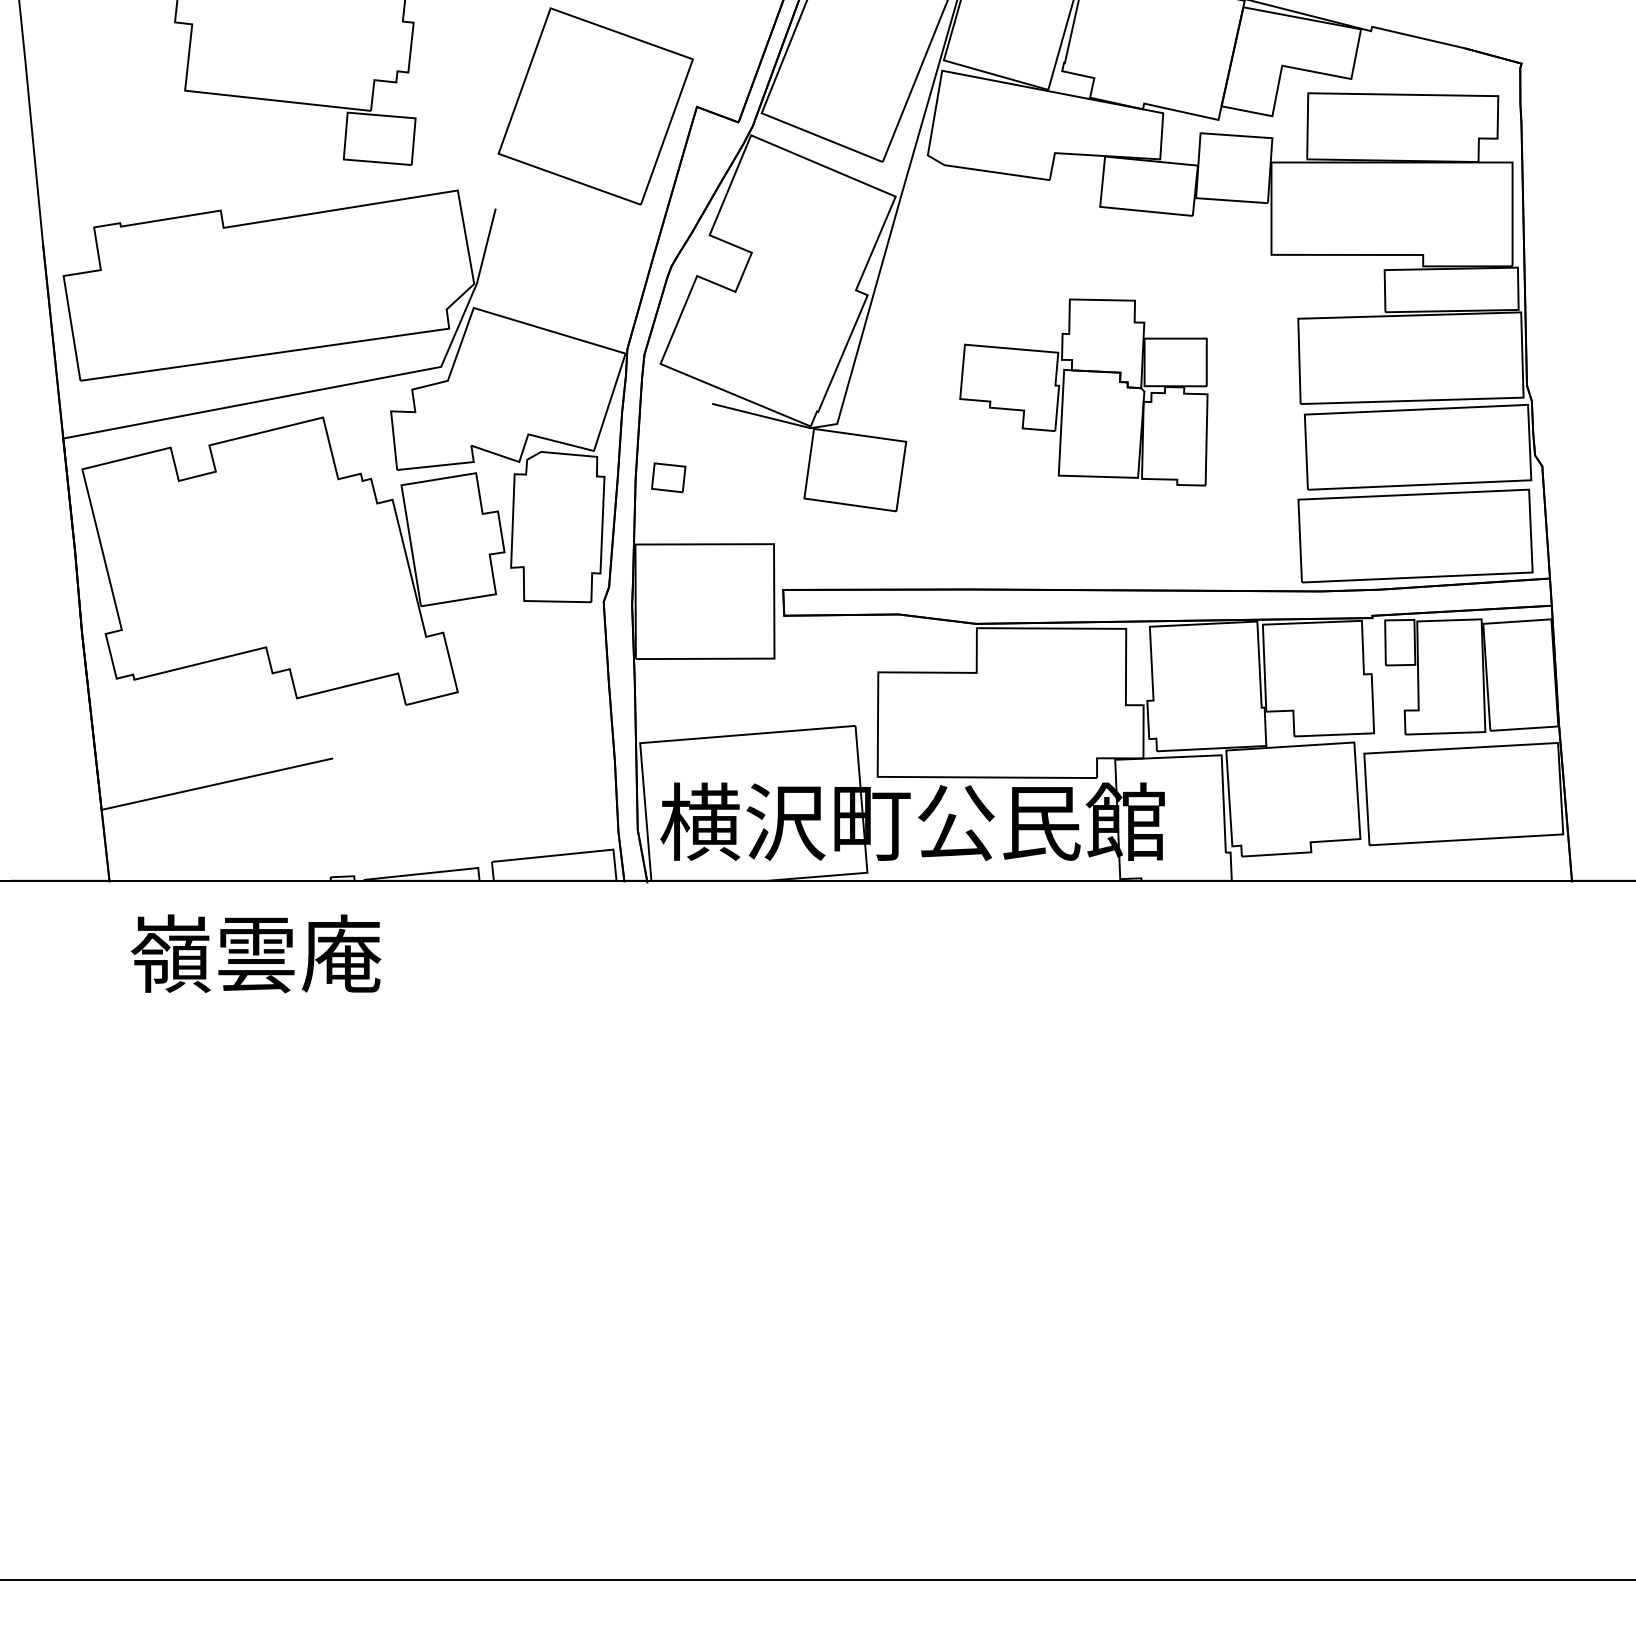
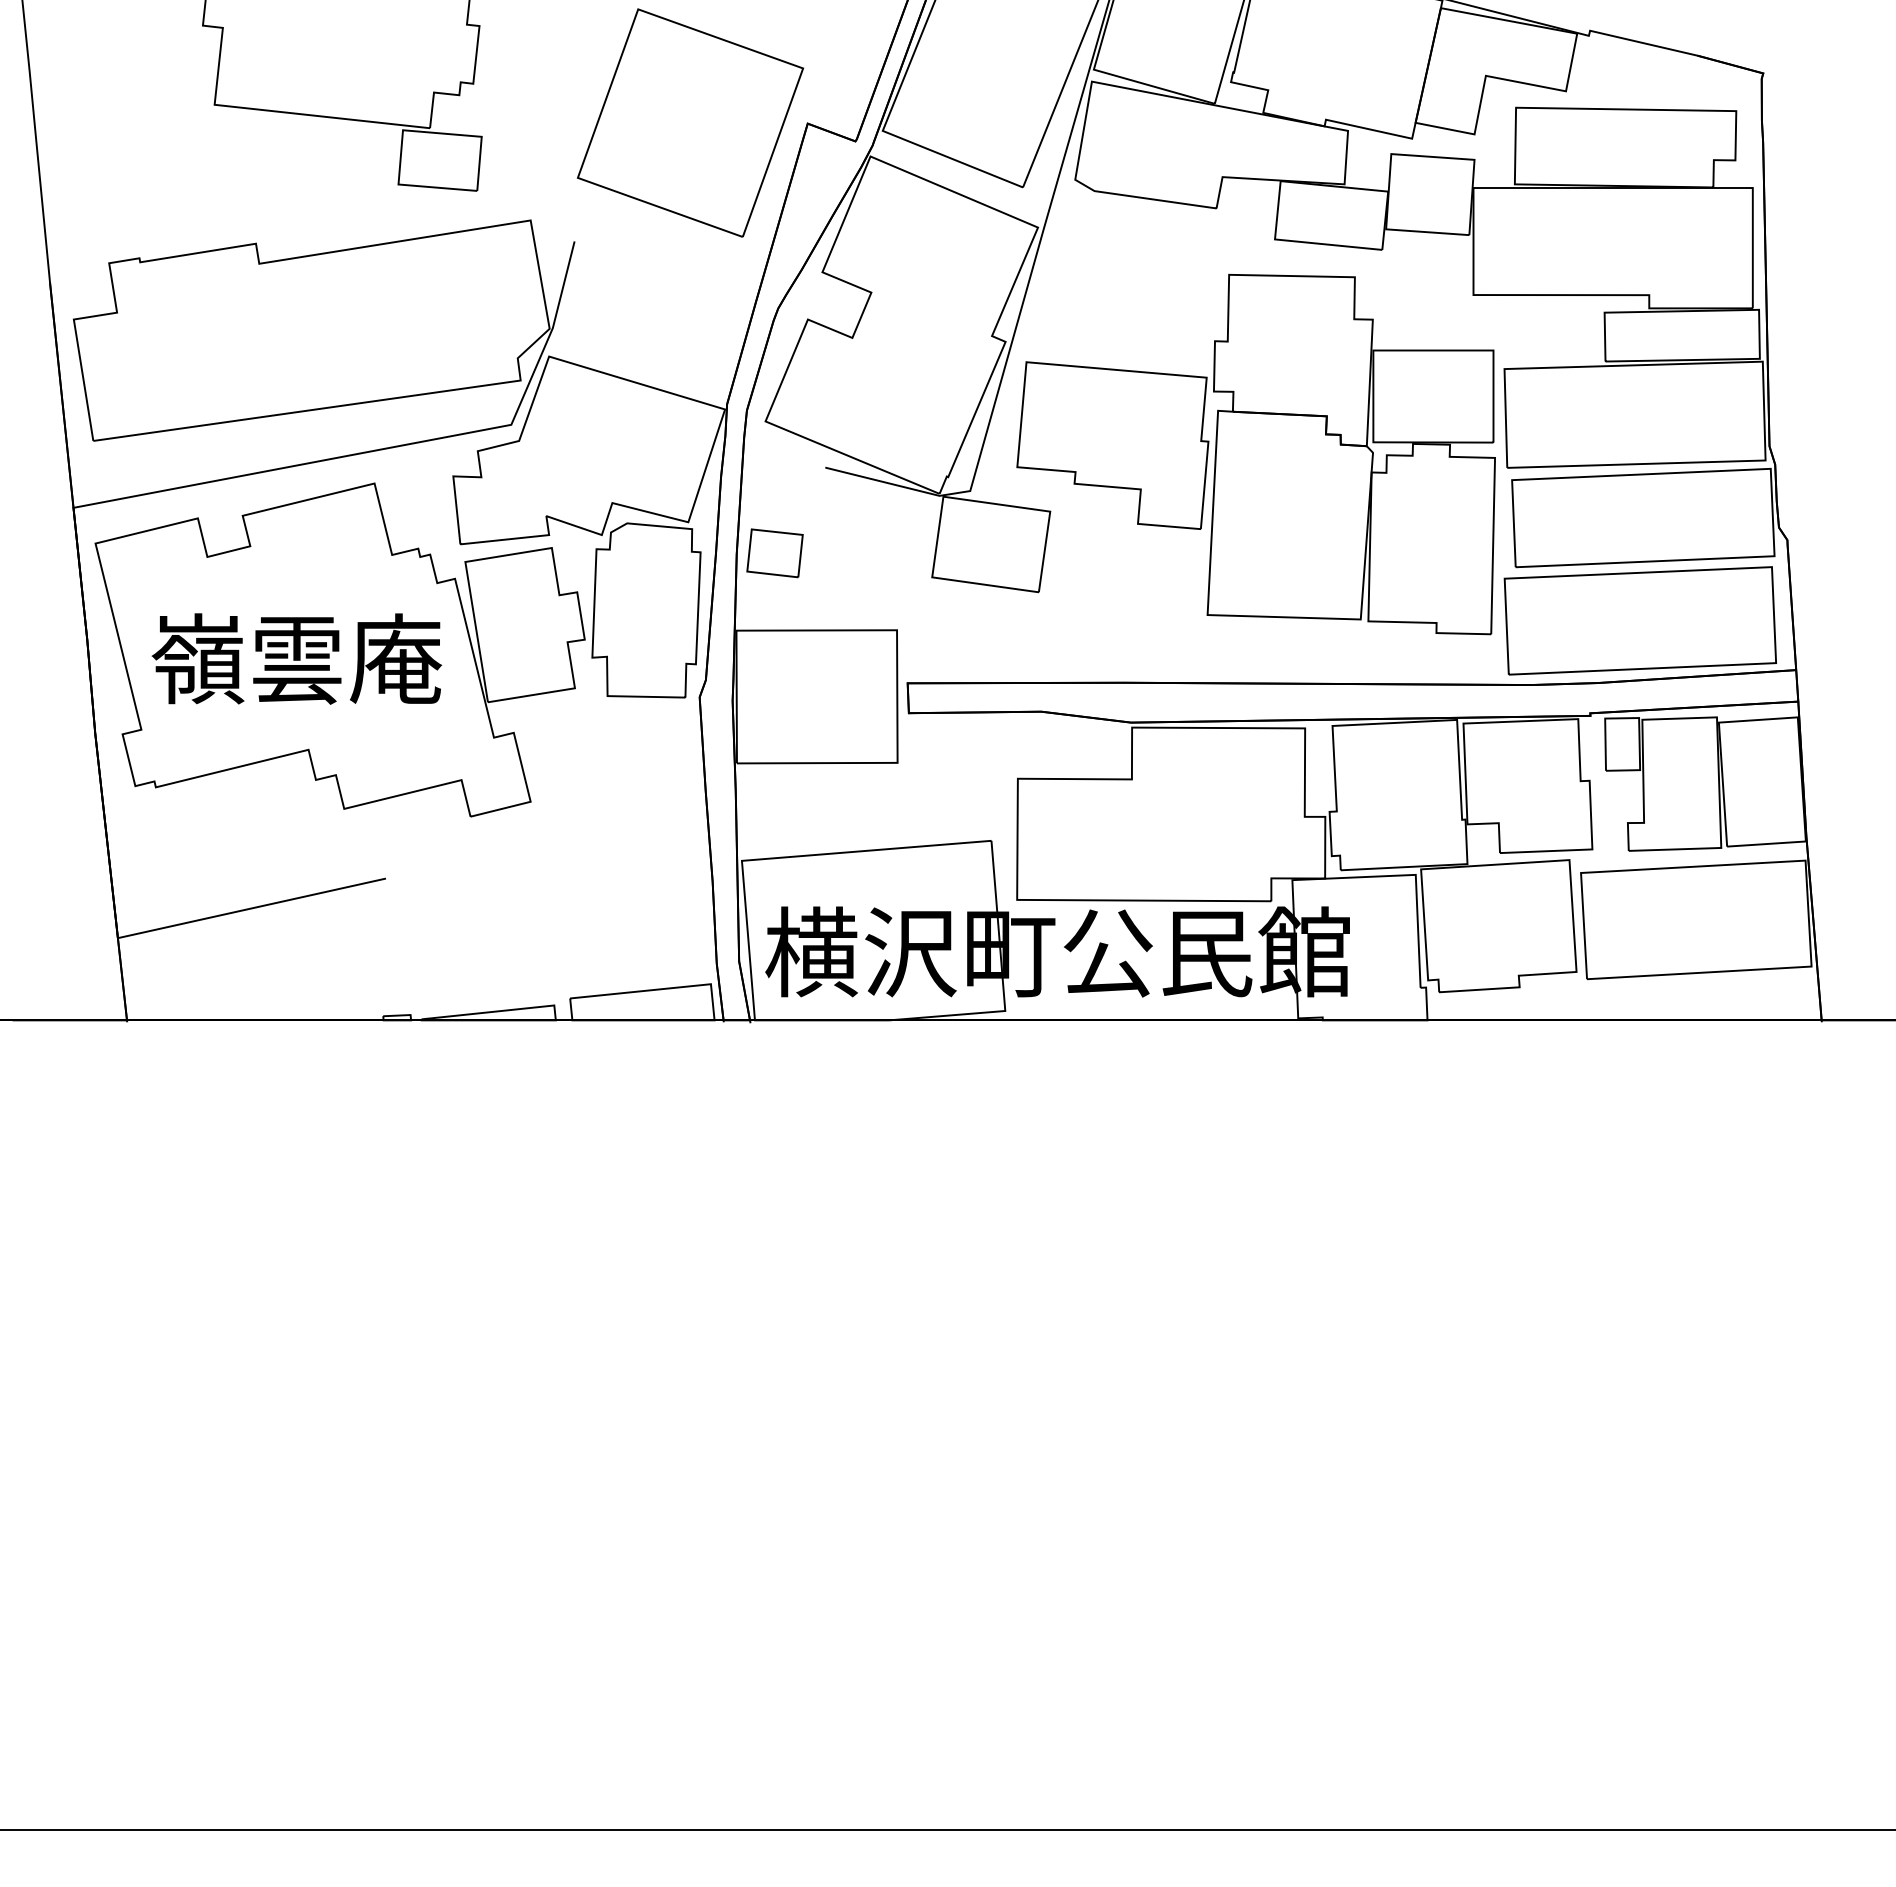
part: (1083, 392) -> (1255, 454), size x1.67
part: (668, 477) -> (774, 553), size x1.43
text: (255, 953) -> (296, 658), moved

